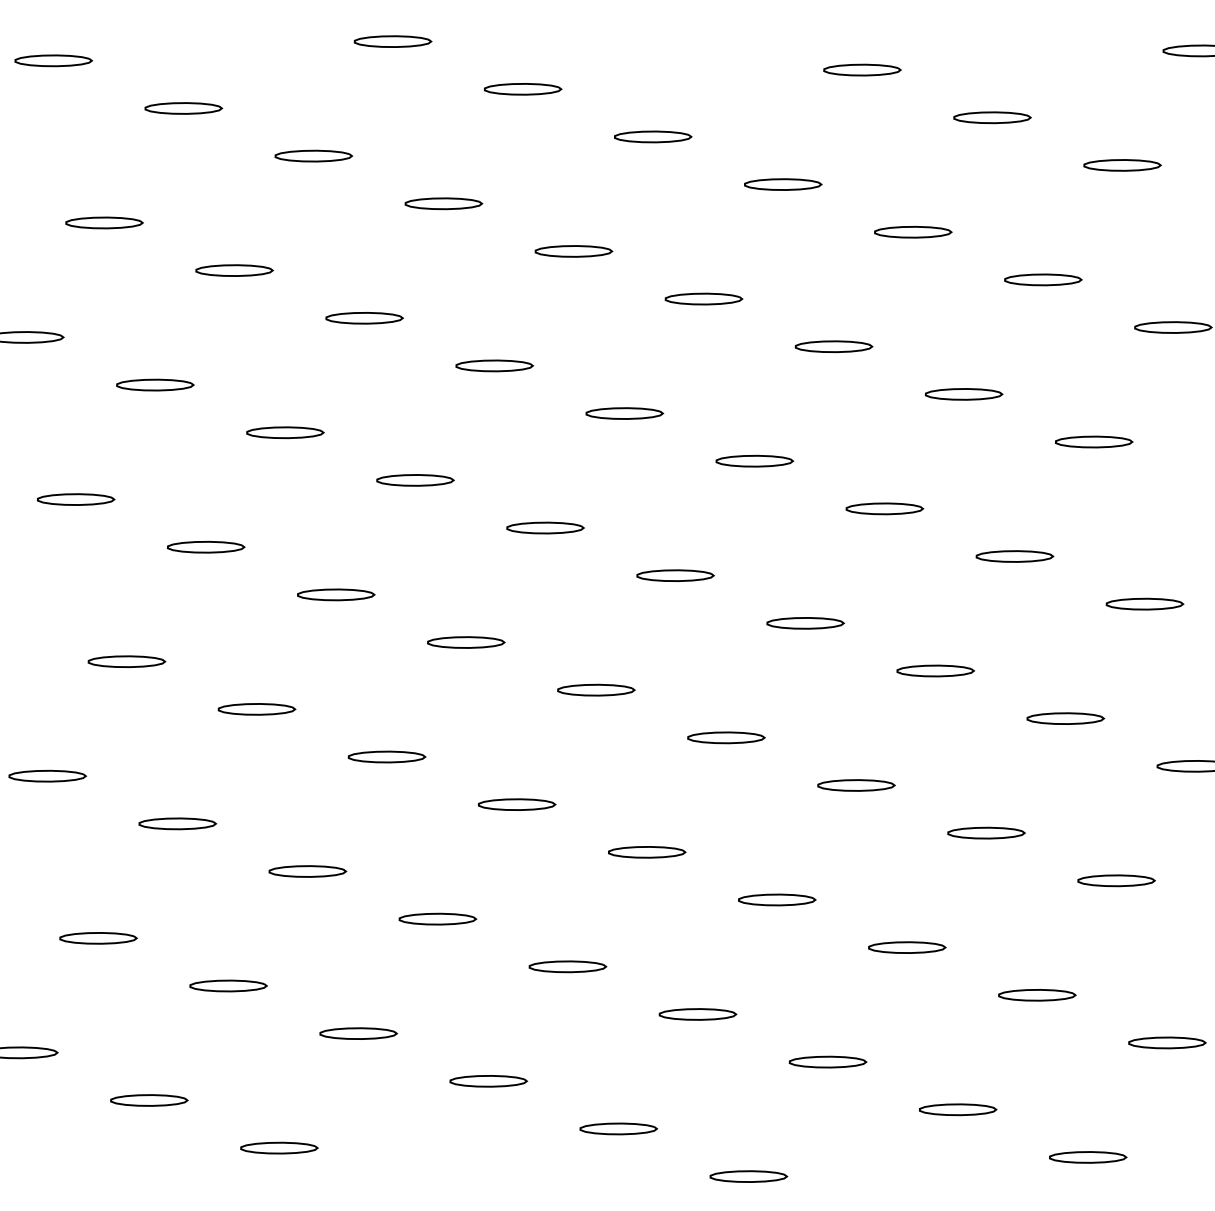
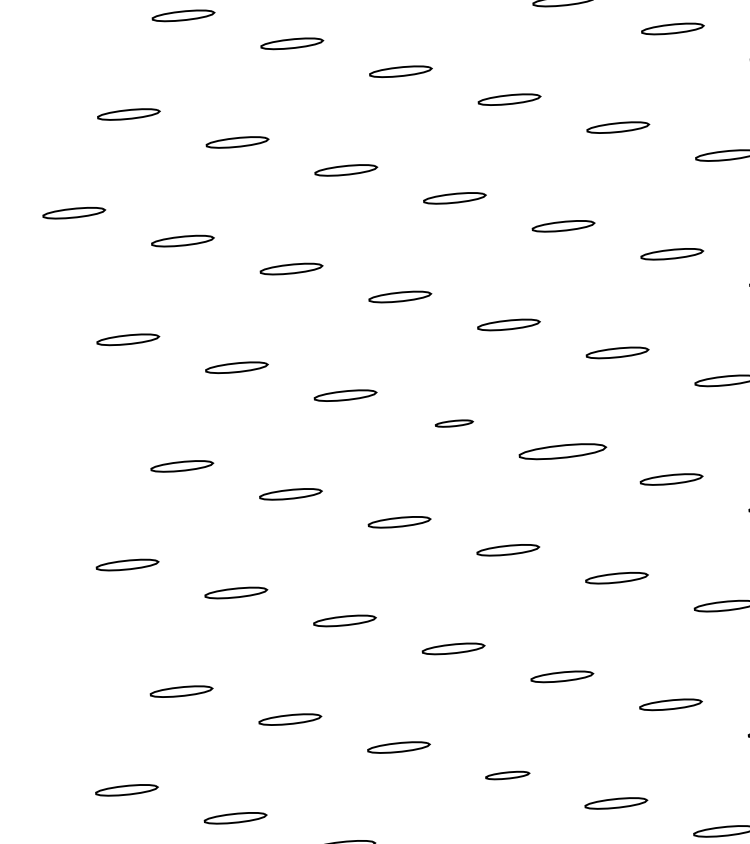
part: (466, 642) -> (454, 423), size x0.6
part: (596, 689) -> (563, 450), size x1.4
part: (488, 1081) -> (507, 775), size x0.7

